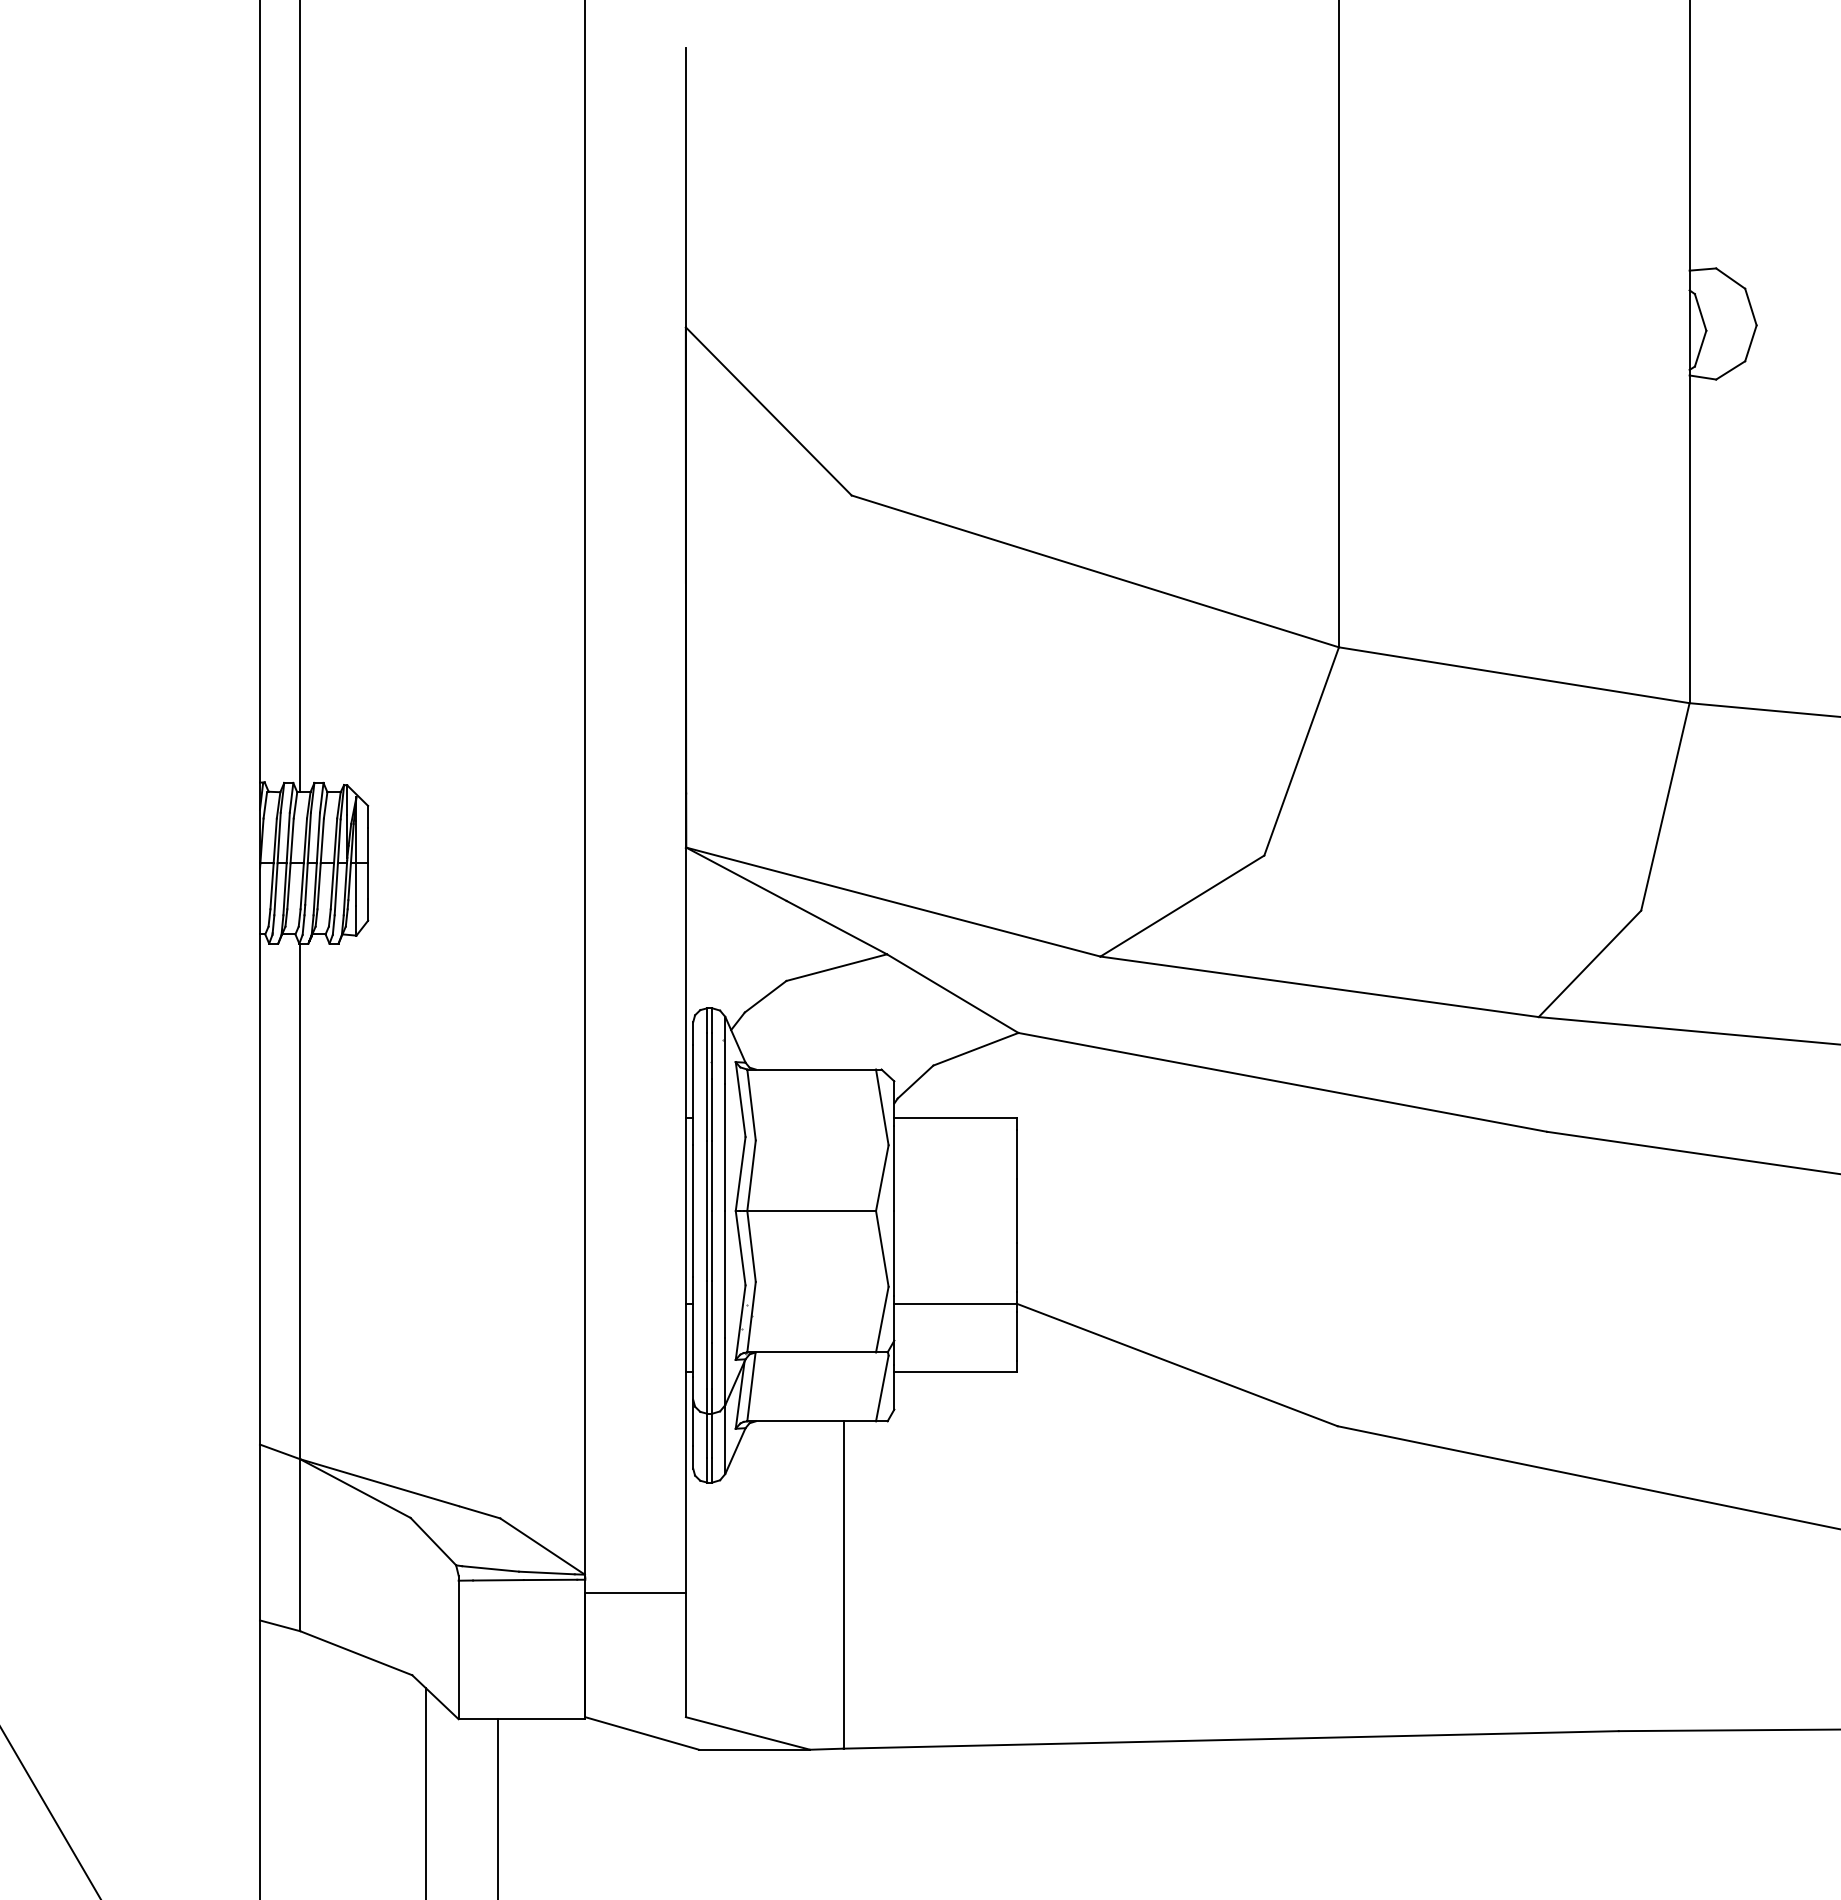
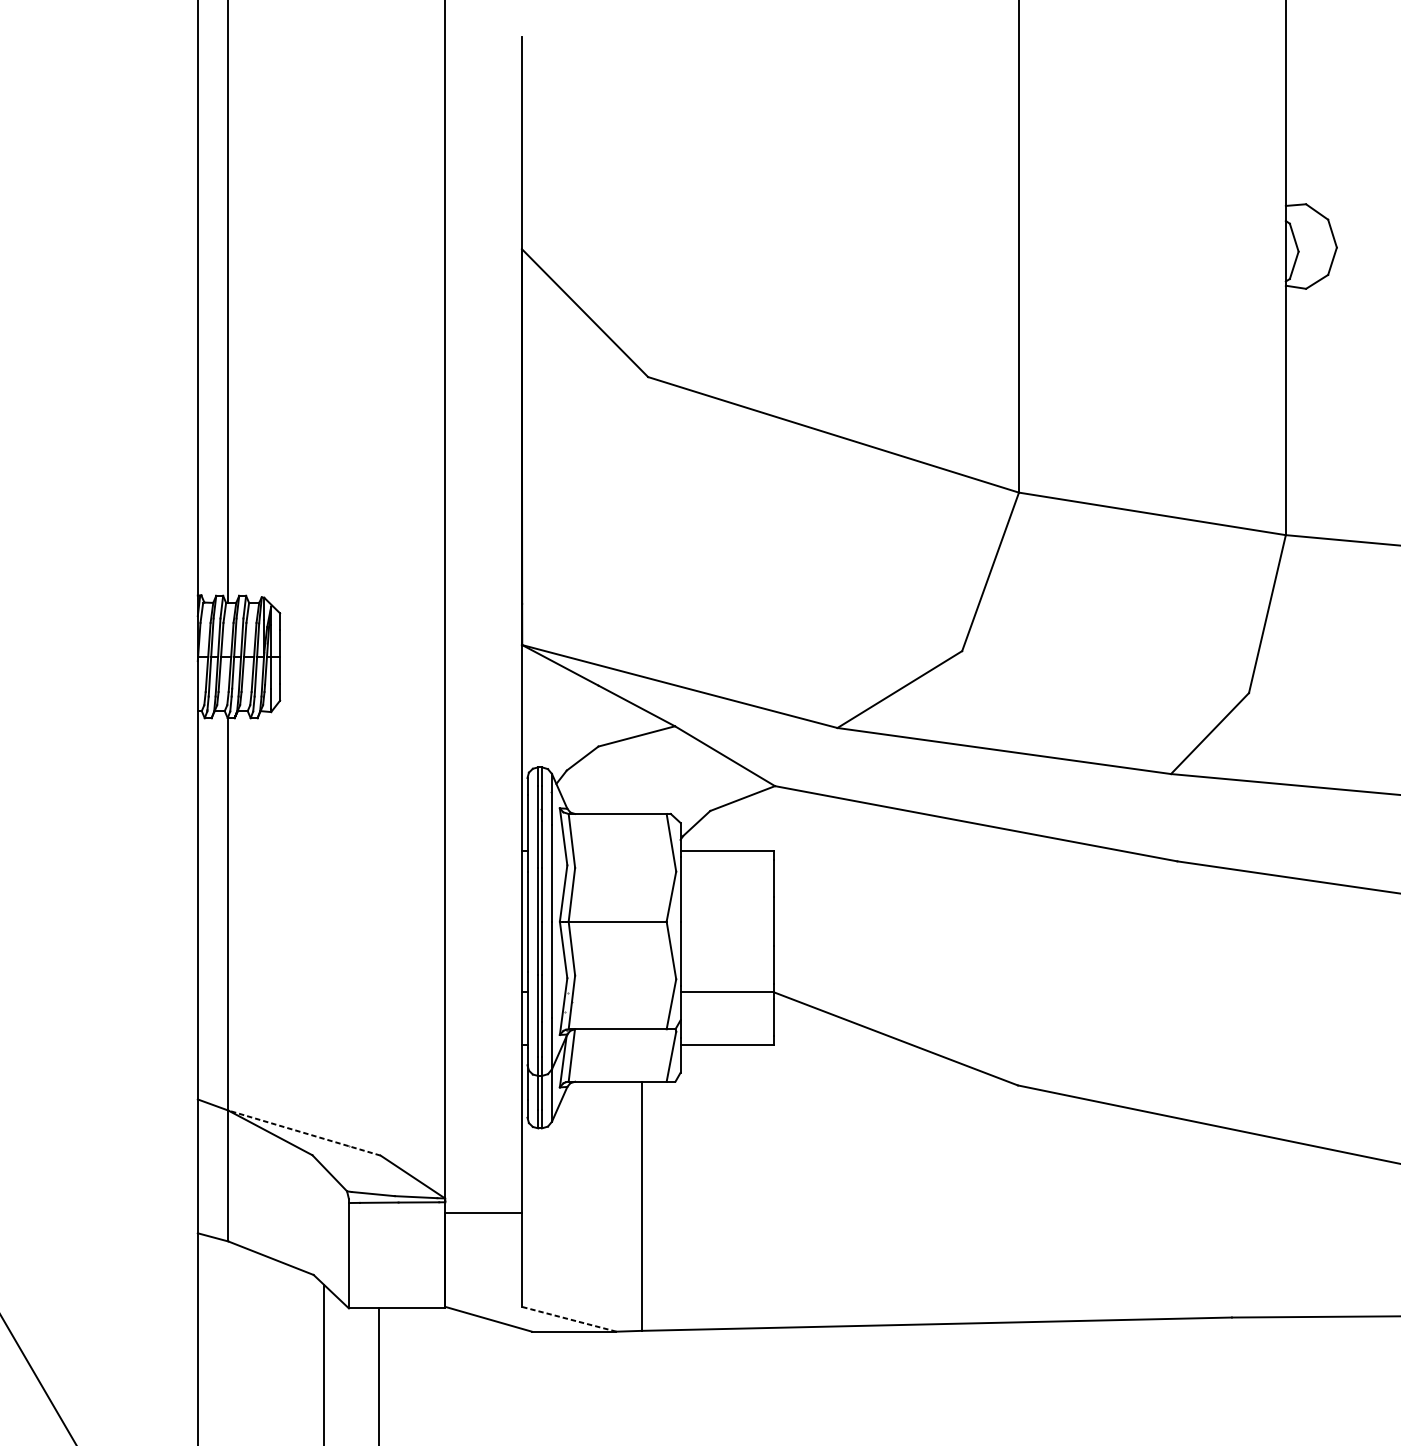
line: (399, 1488) -> (303, 1132), solid -> dashed
line: (747, 1733) -> (568, 1319), solid -> dashed

